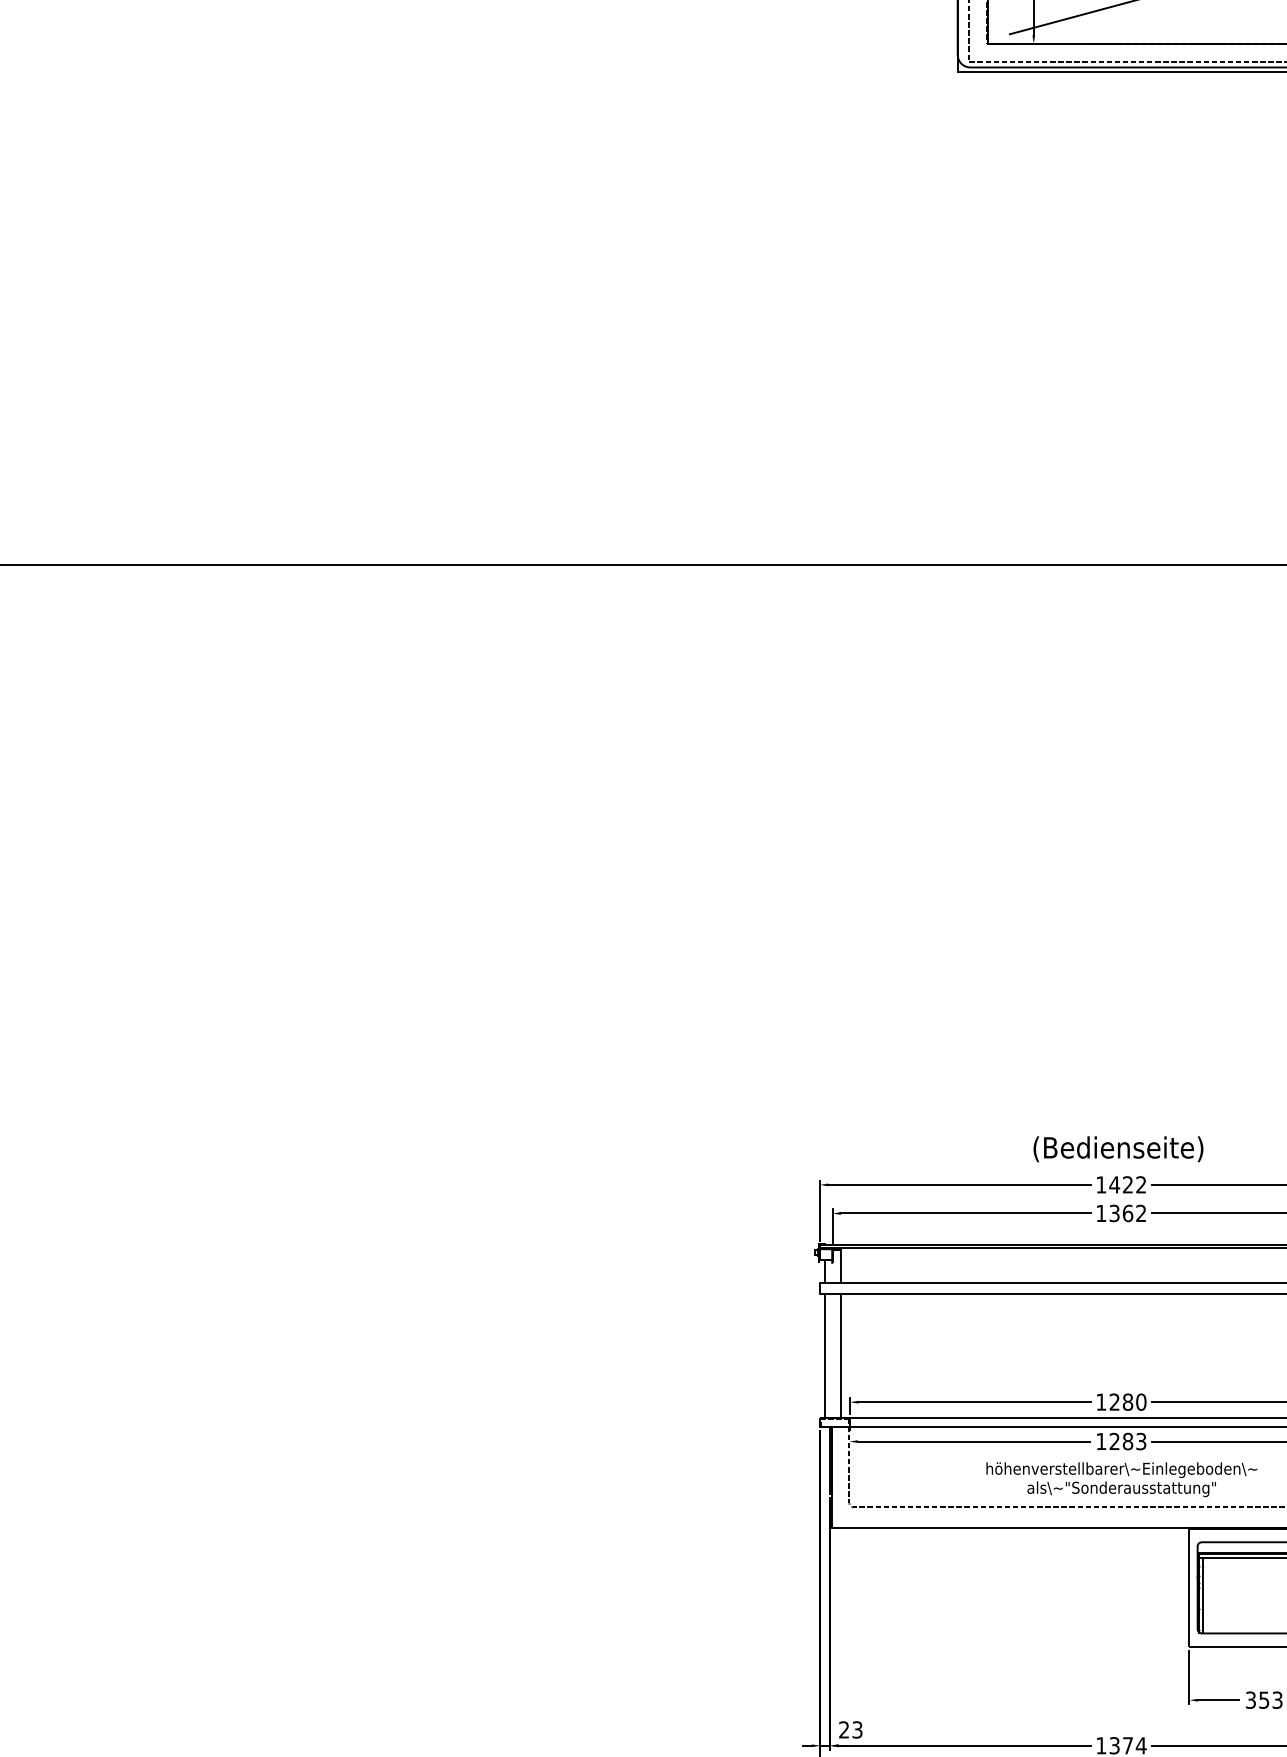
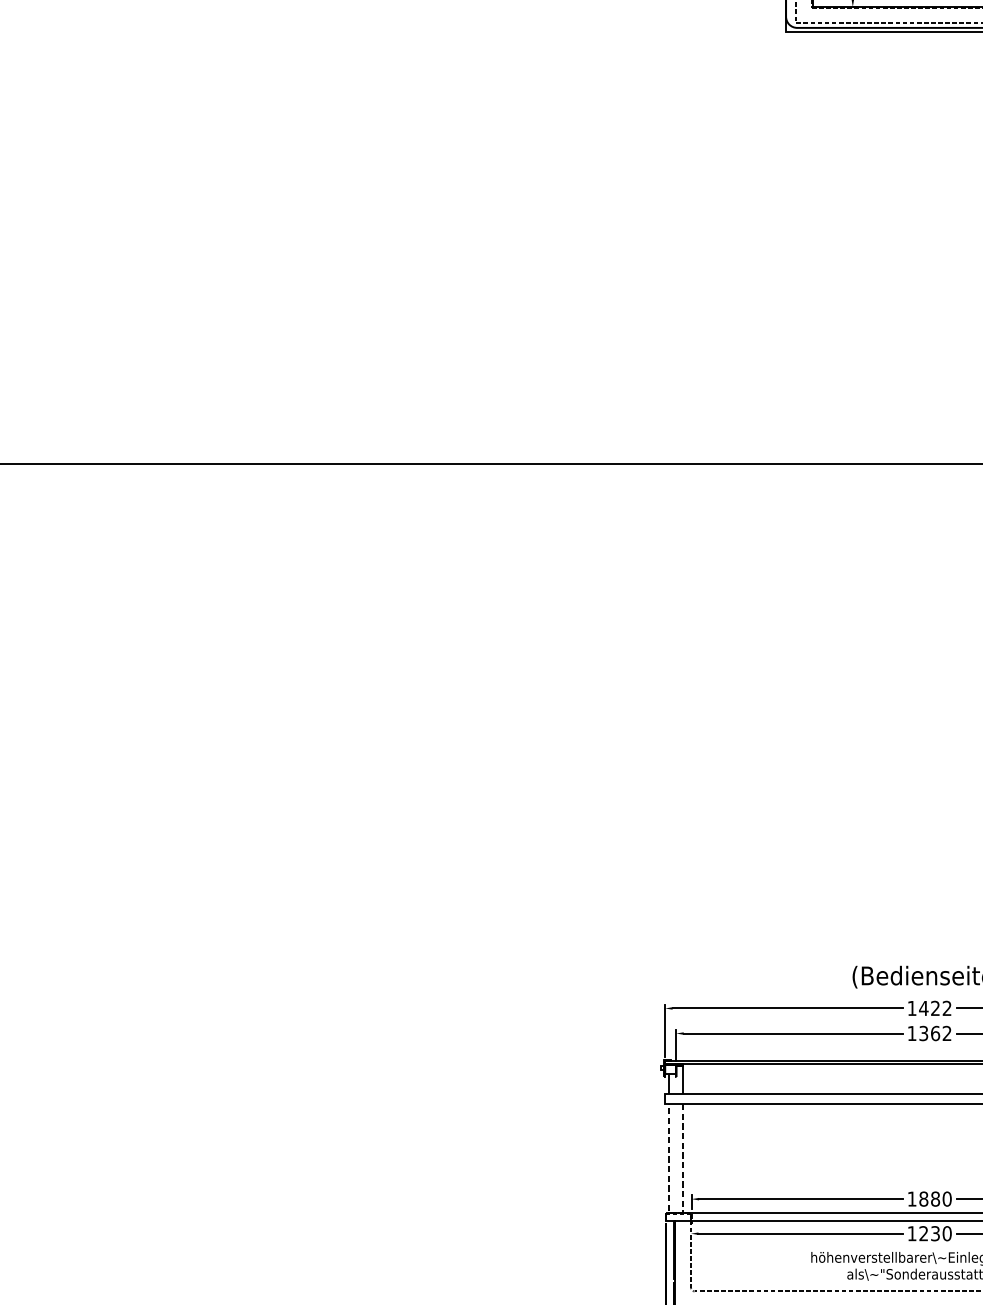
text: (1114, 1401) -> (923, 1198), 1280 -> 1880
line: (832, 1418) -> (676, 1213), solid -> dashed
text: (1134, 1441) -> (941, 1233), 1283 -> 1230

